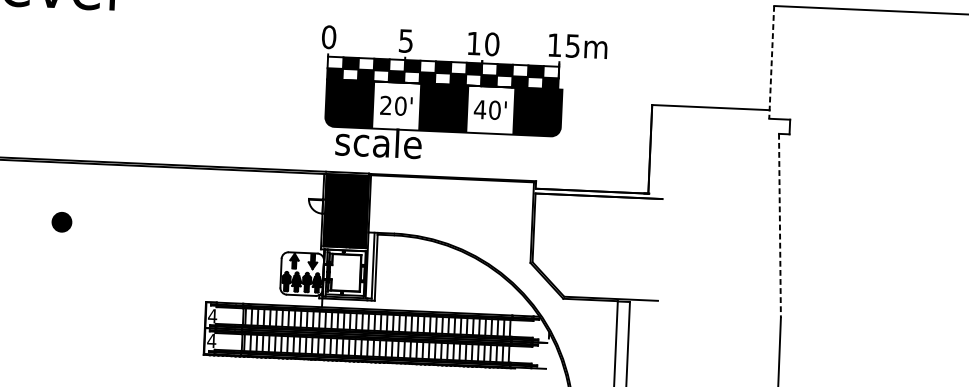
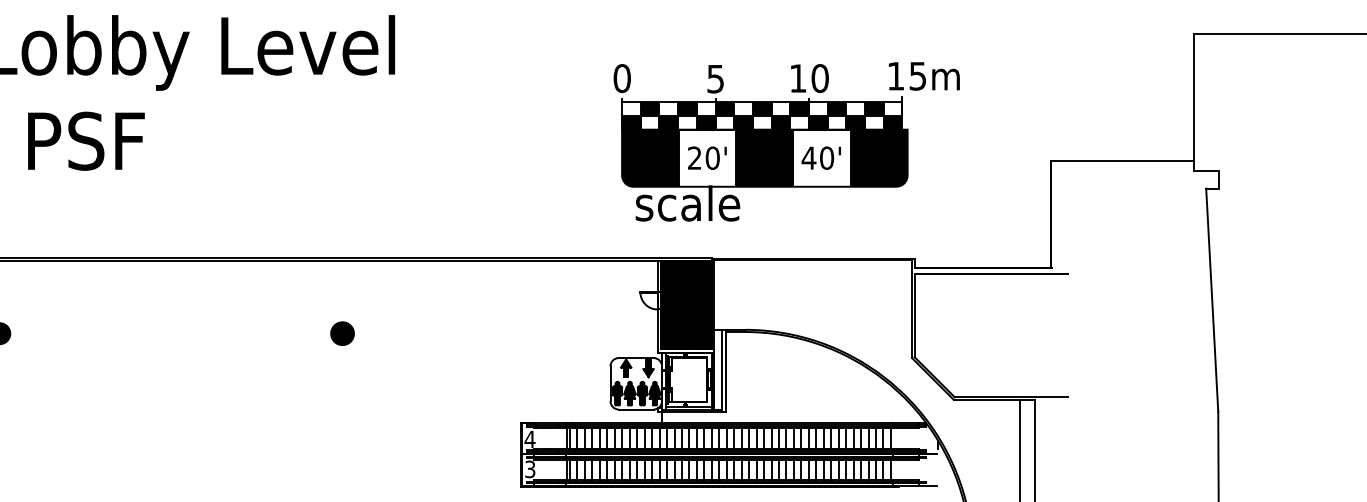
line: (771, 63) -> (1193, 103), dashed -> solid
part: (462, 95) -> (786, 141), moved
line: (780, 226) -> (1212, 300), dashed -> solid
text: (211, 340) -> (529, 469), 4 -> 3

